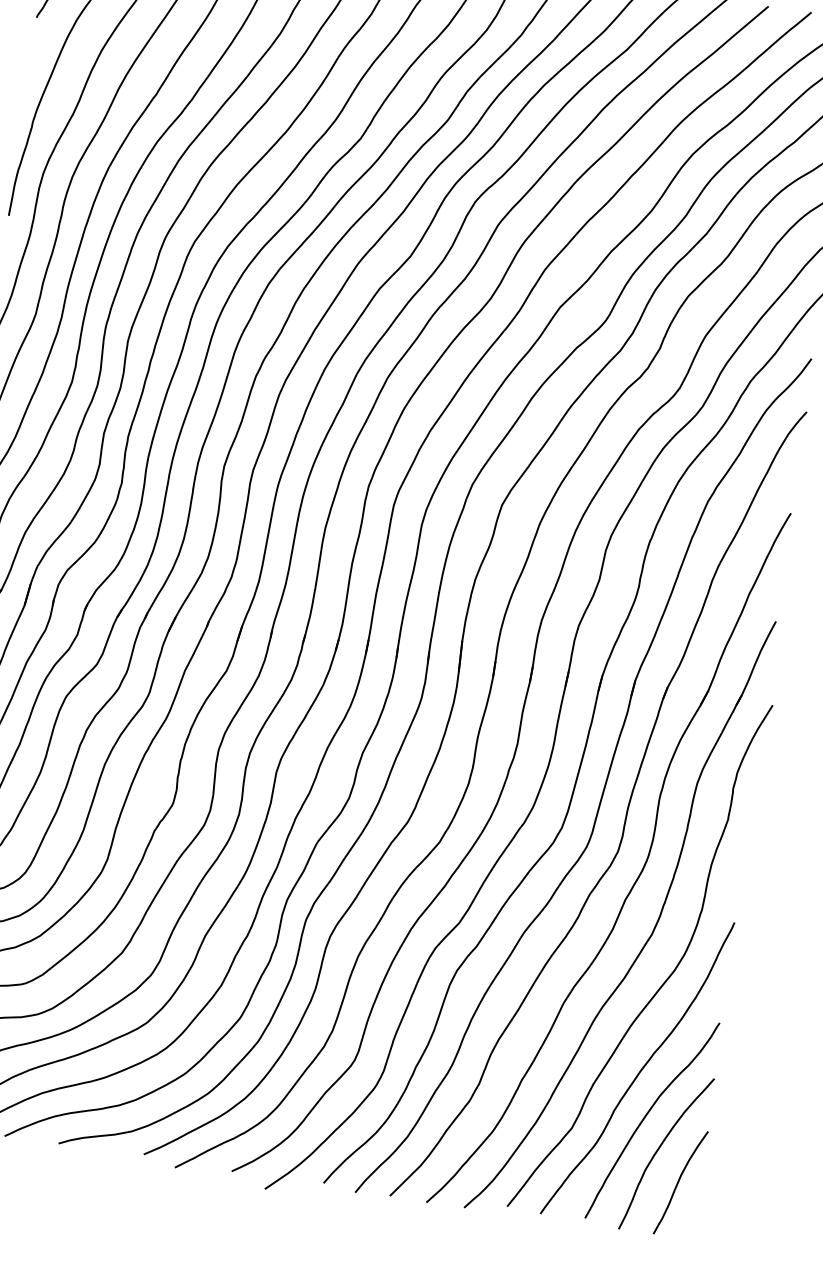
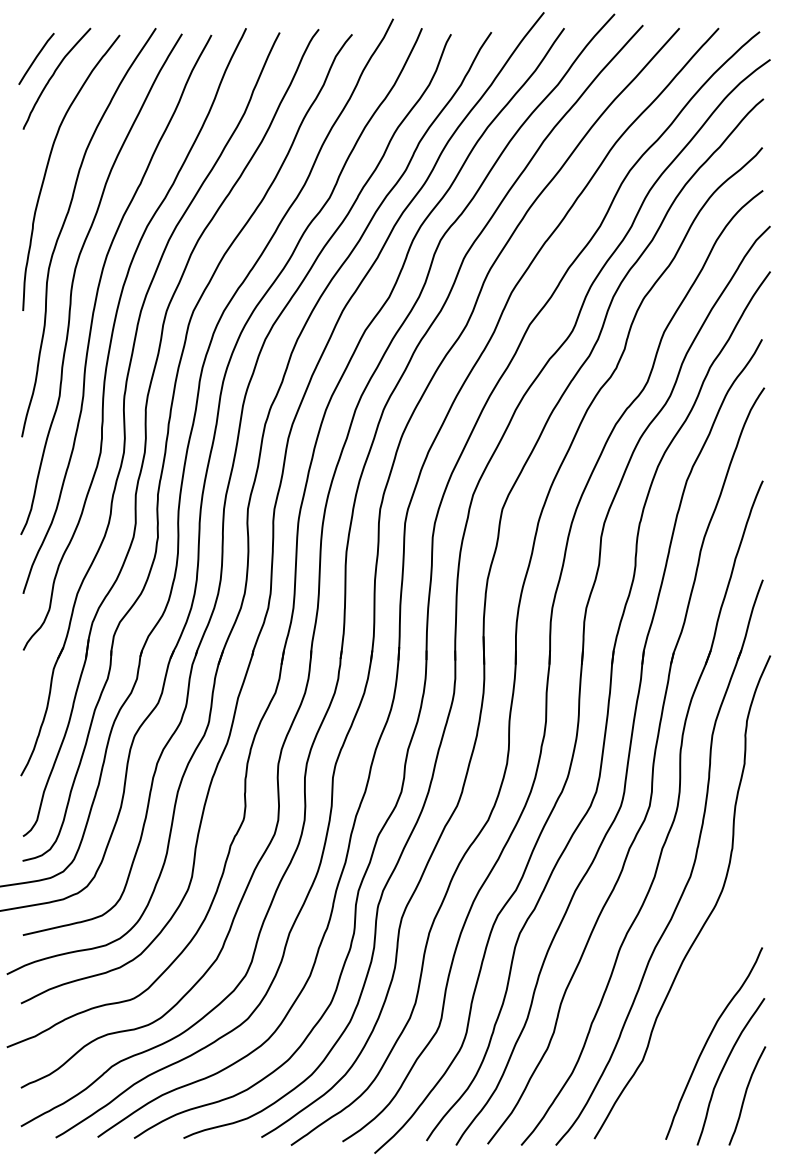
curve: (639, 1070) -> (696, 1000), removed

